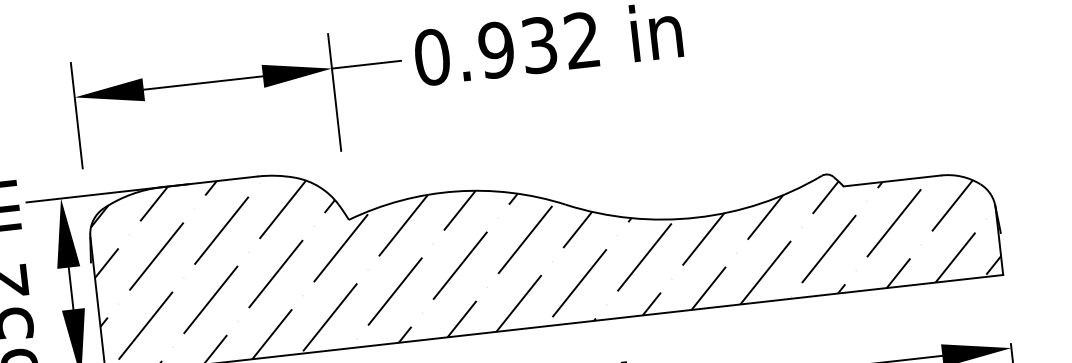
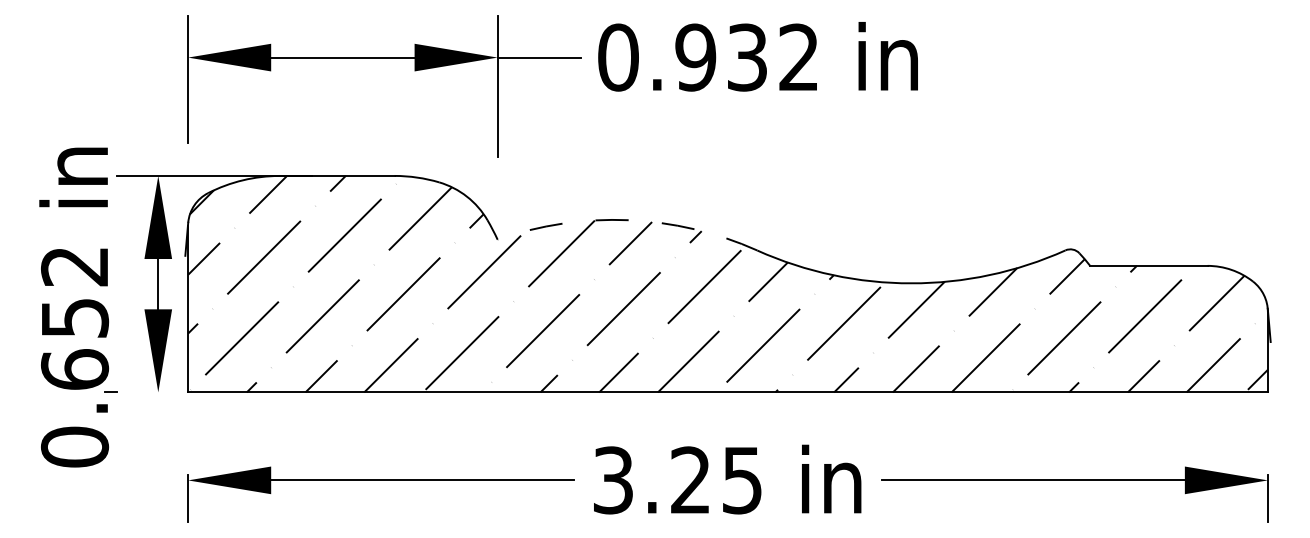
arc: (455, 191) -> (628, 220), solid -> dashed

